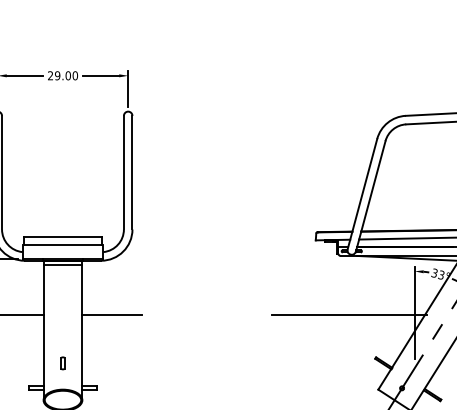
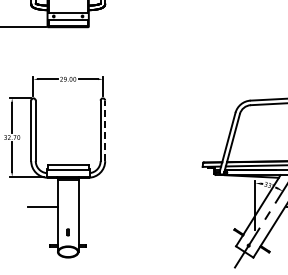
line: (133, 171) -> (105, 130), solid -> dashed
line: (112, 314) -> (94, 206), removed
line: (349, 314) -> (220, 206), removed

